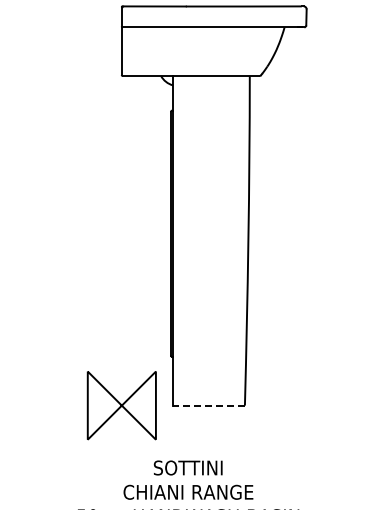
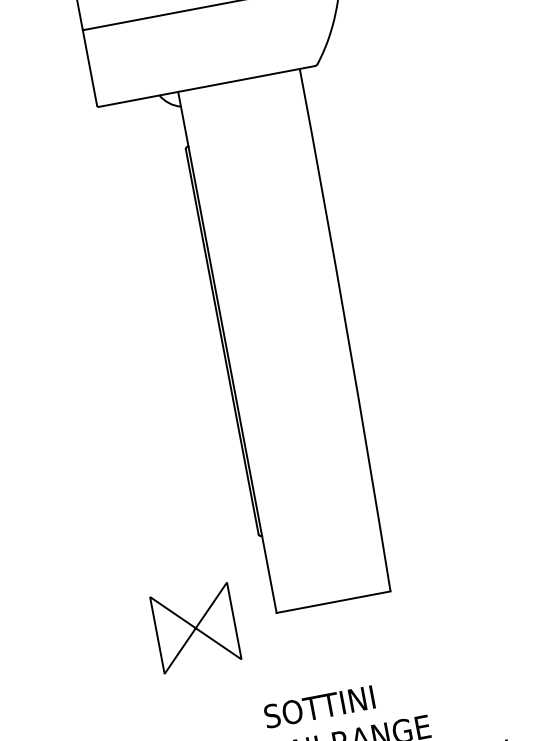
part: (121, 405) -> (195, 628), size x0.71
line: (208, 405) -> (332, 602), dashed -> solid

